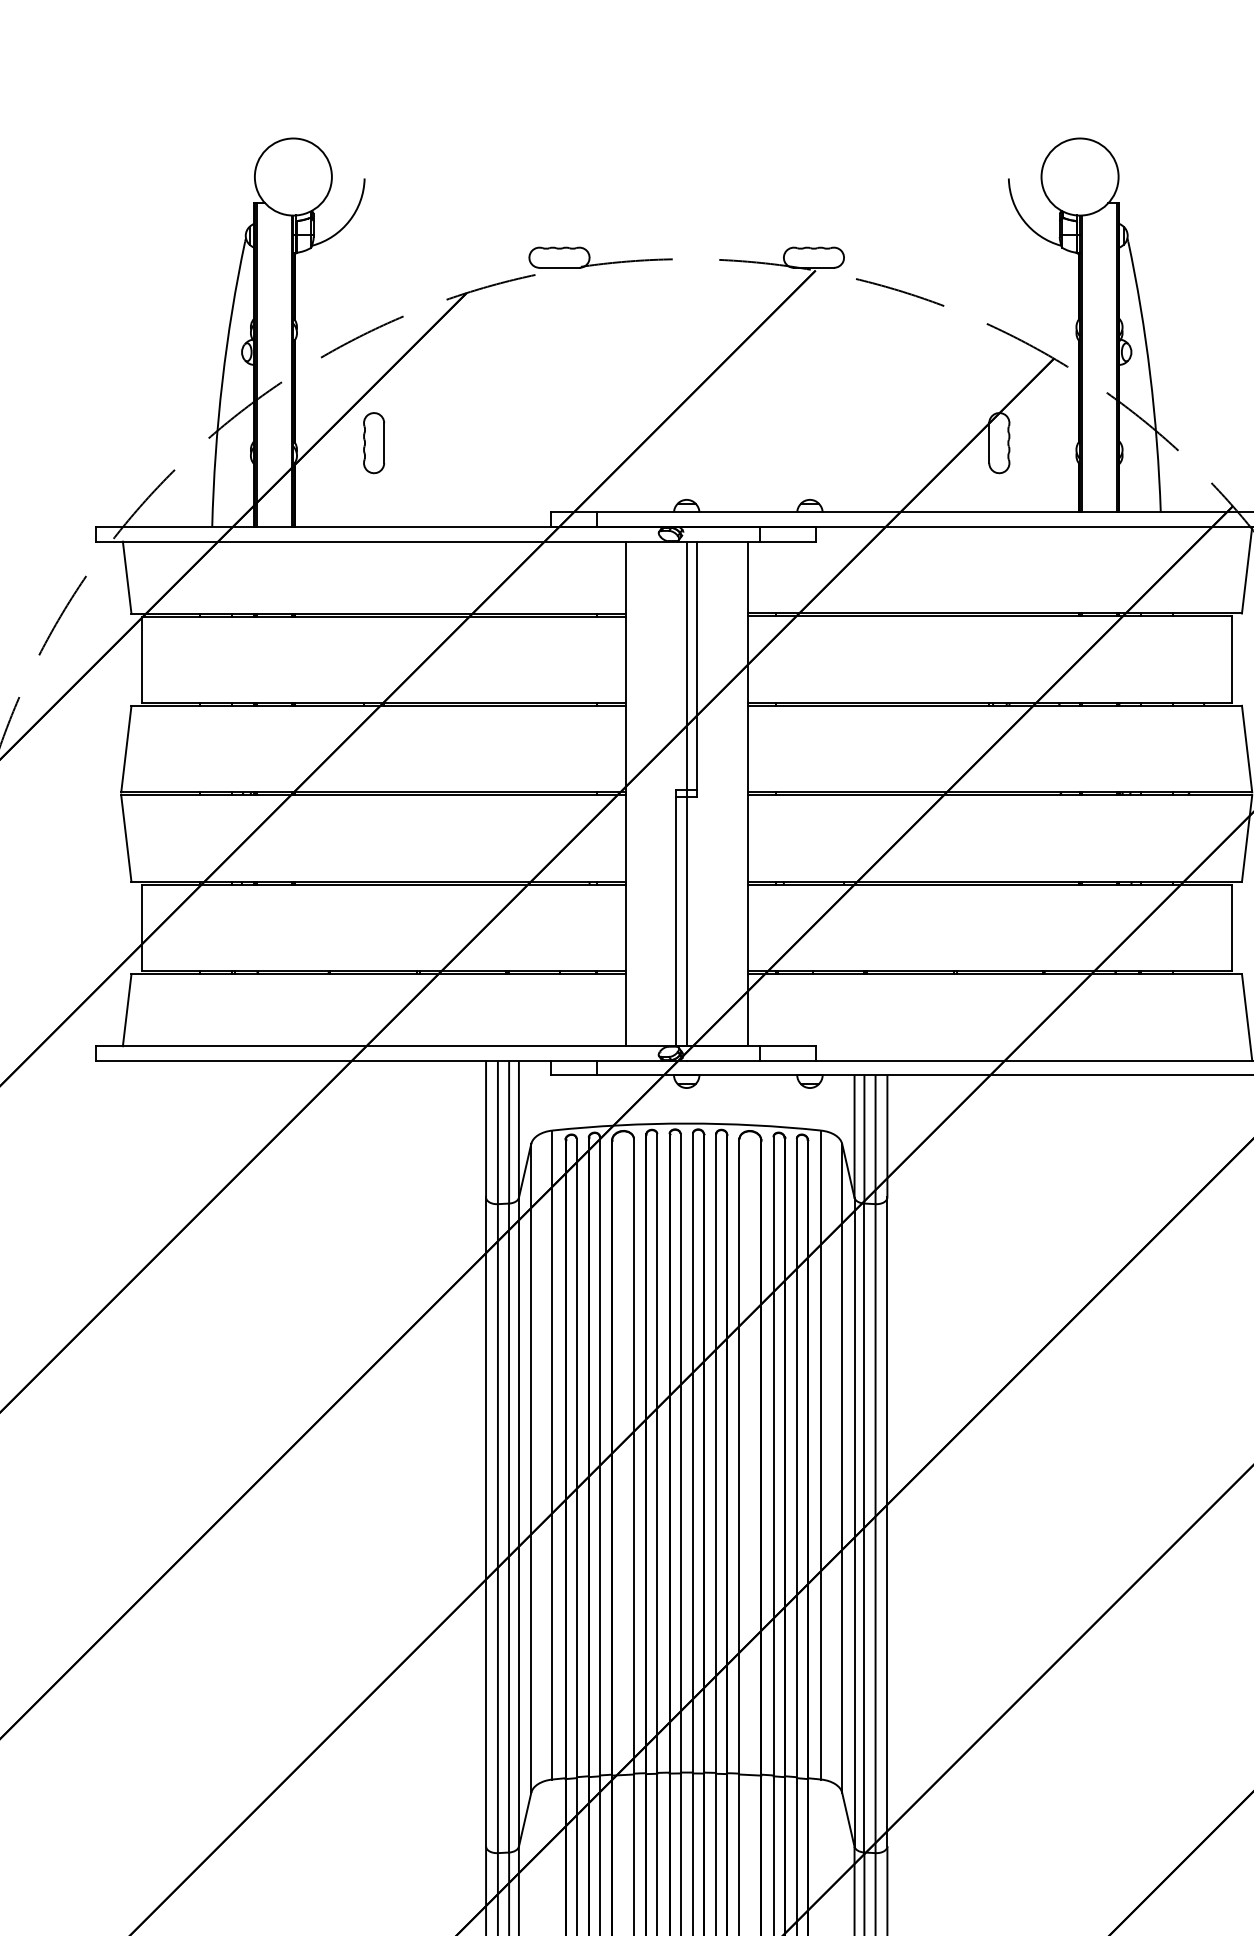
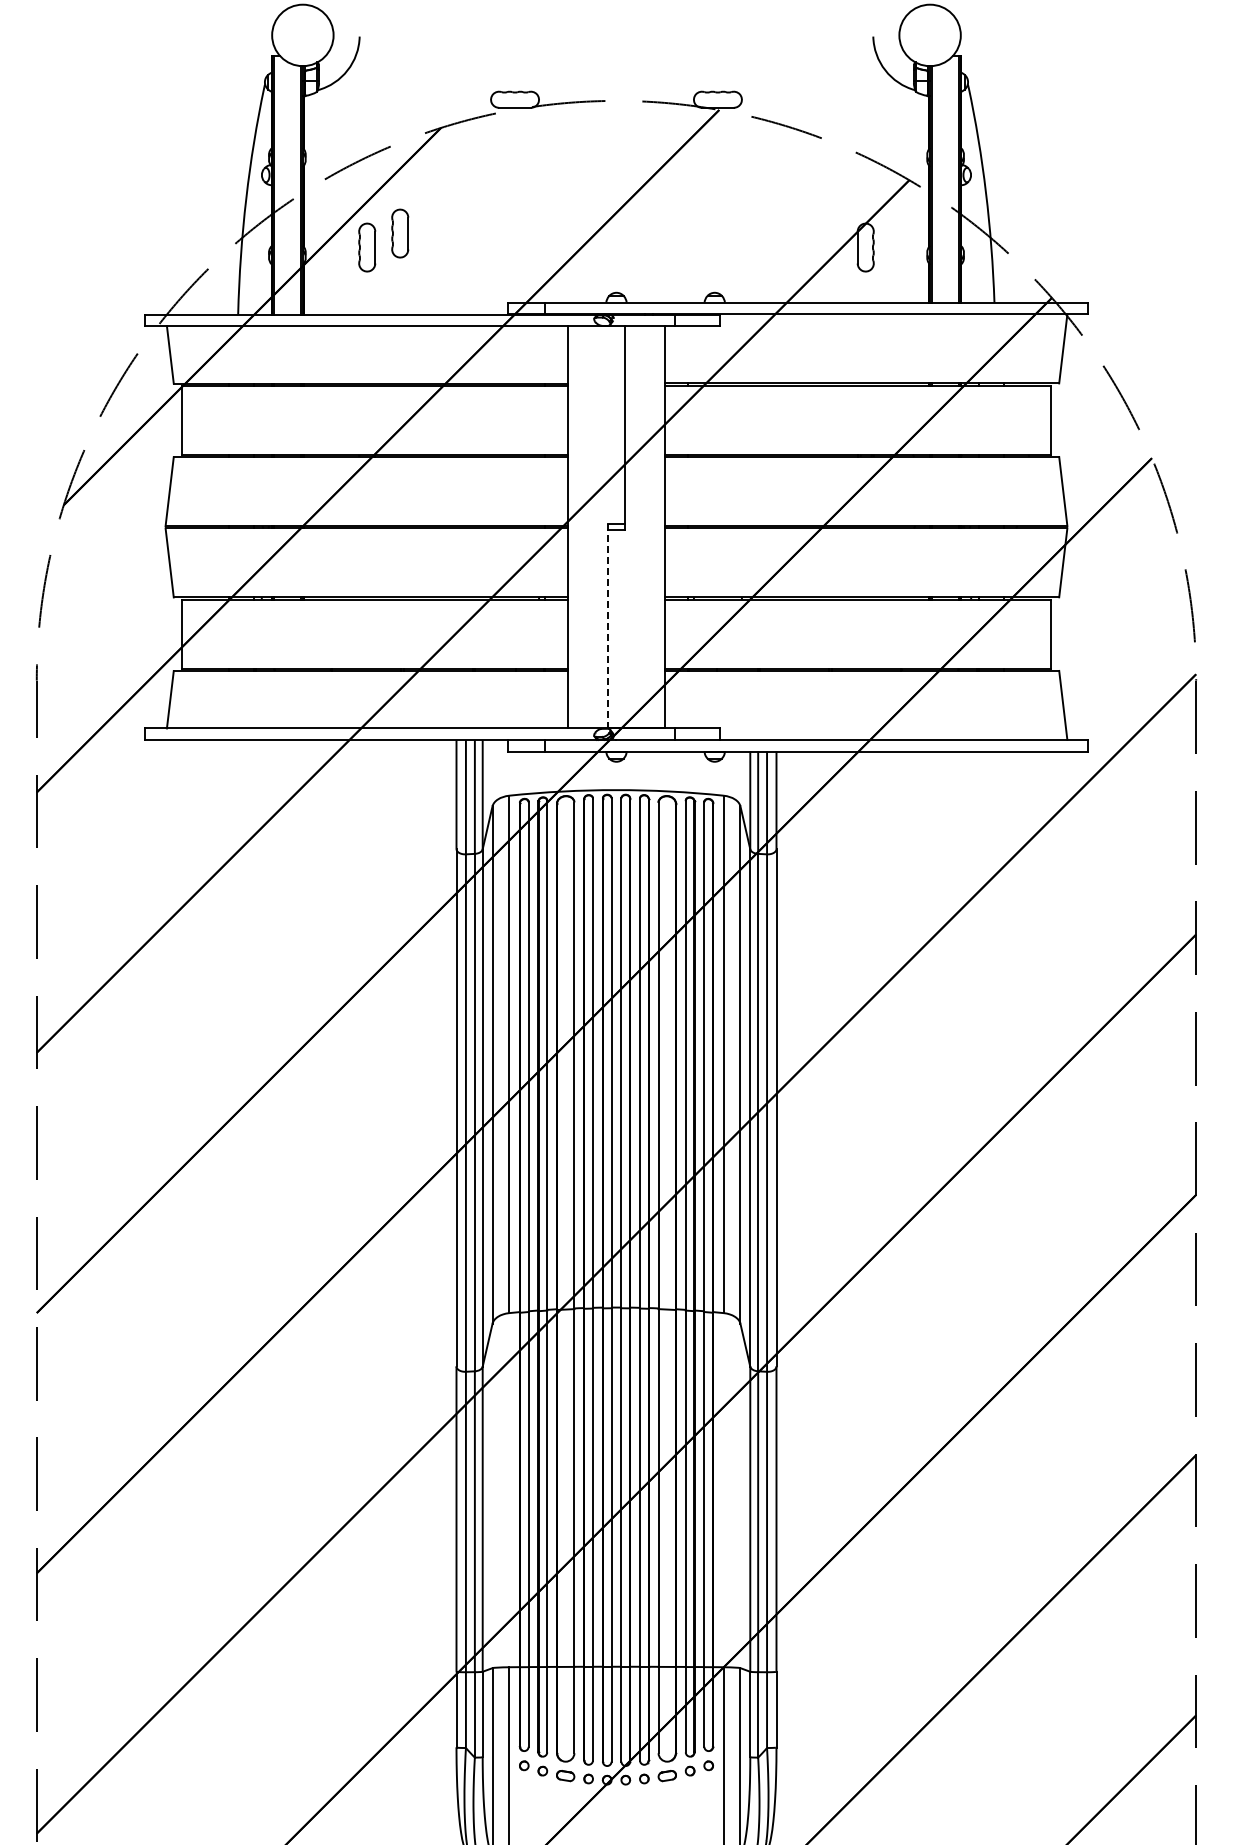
part: (415, 425) -> (400, 233), added
line: (686, 794) -> (616, 527), removed
line: (676, 918) -> (608, 626), solid -> dashed

